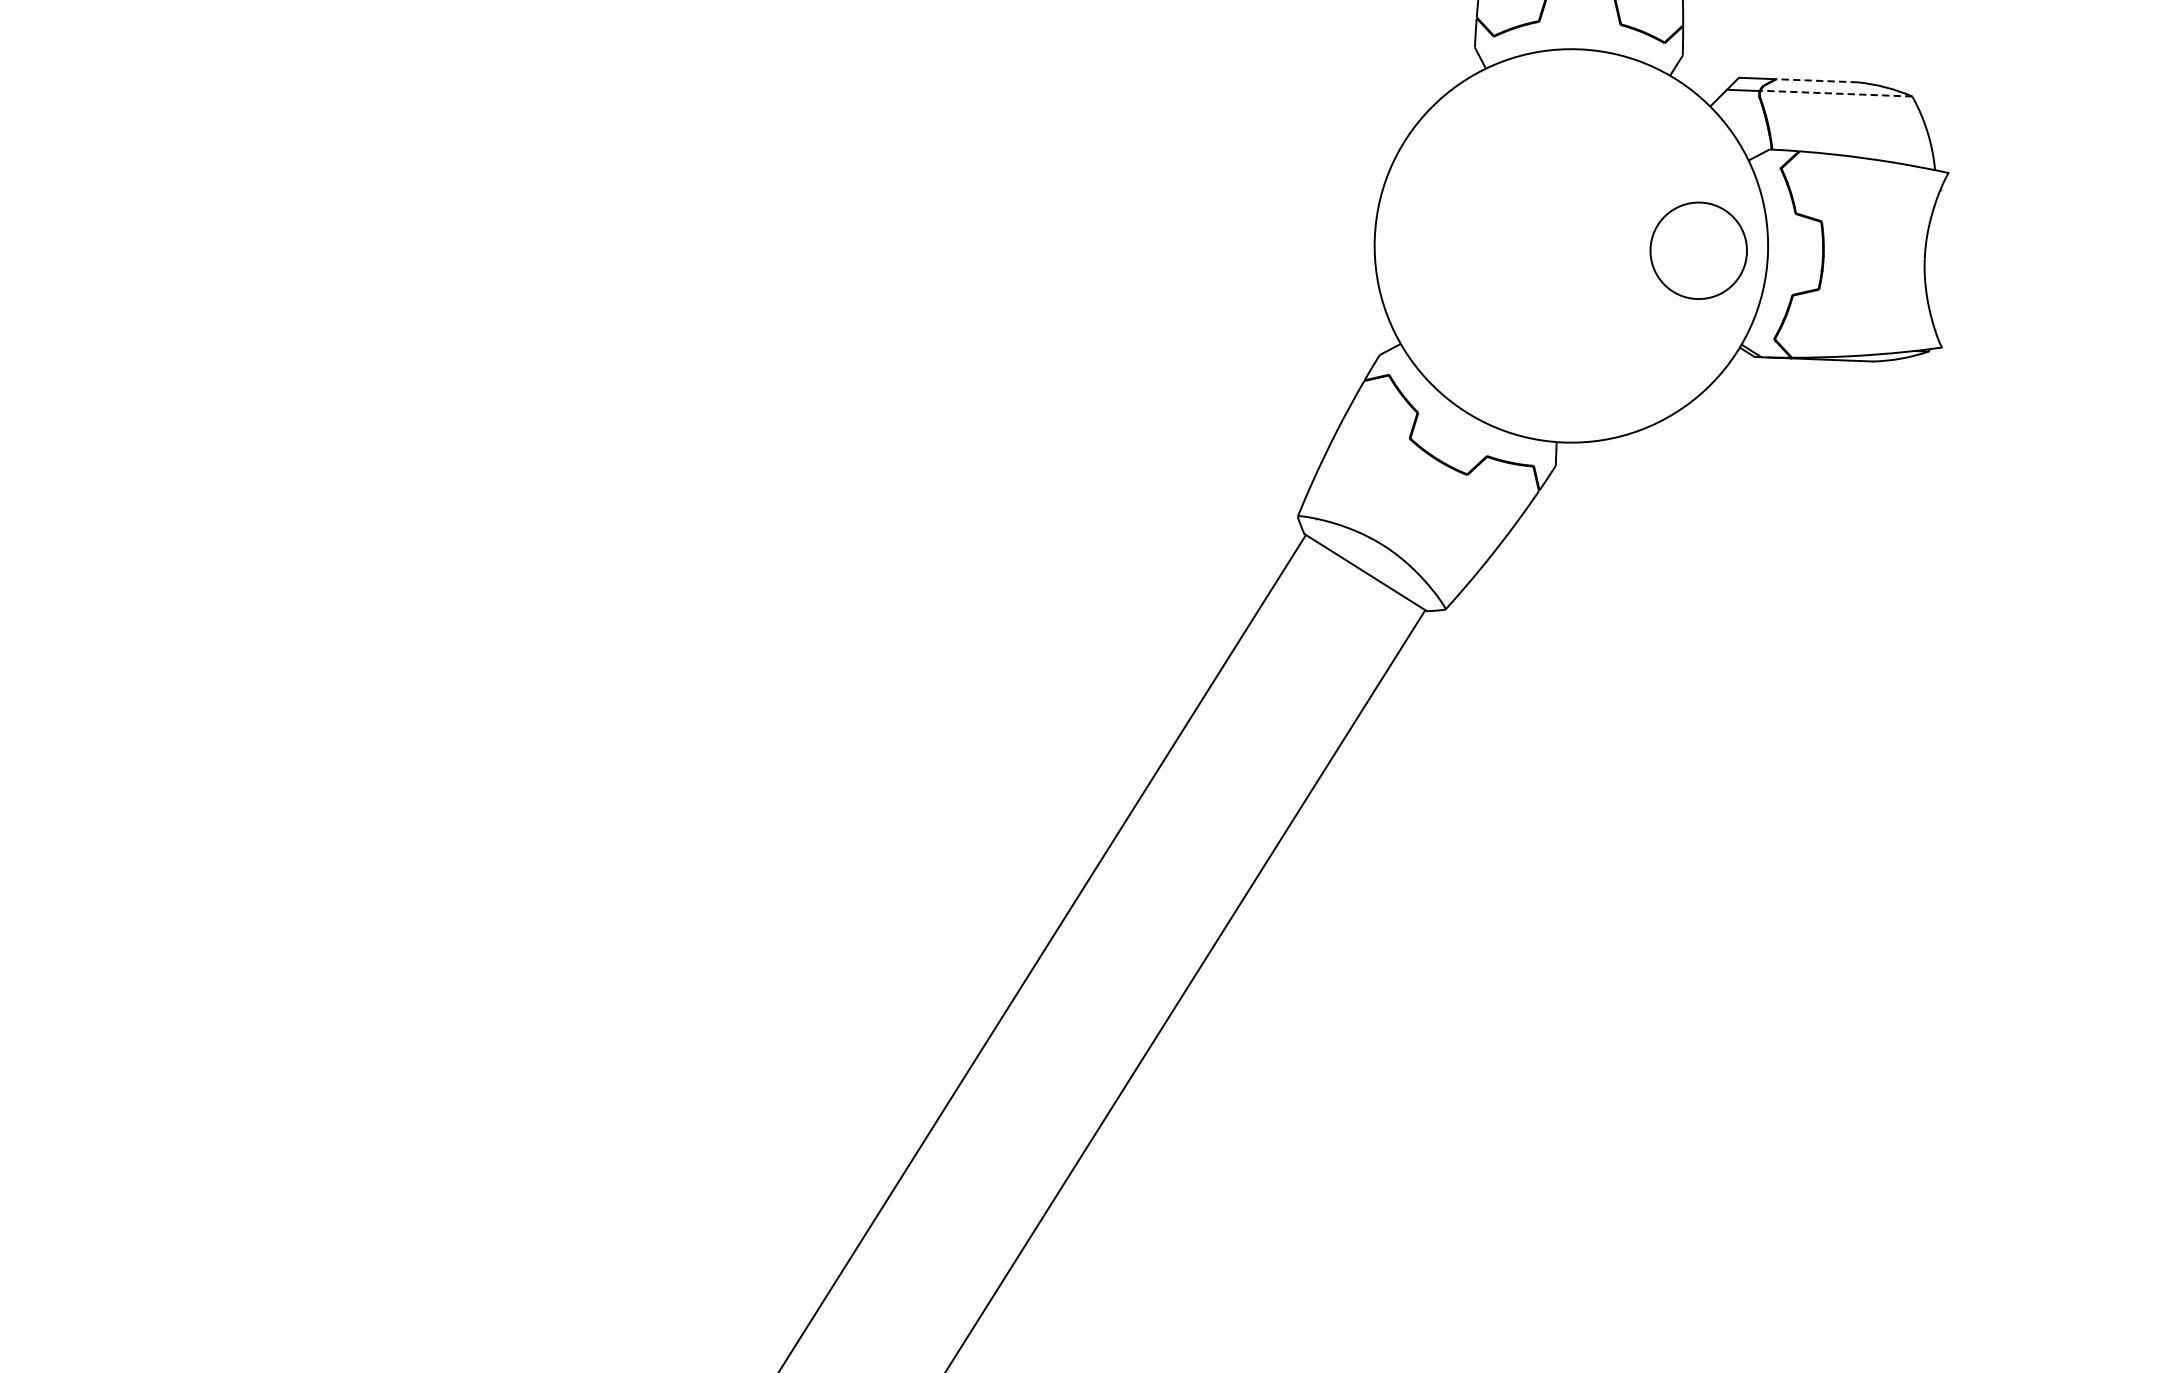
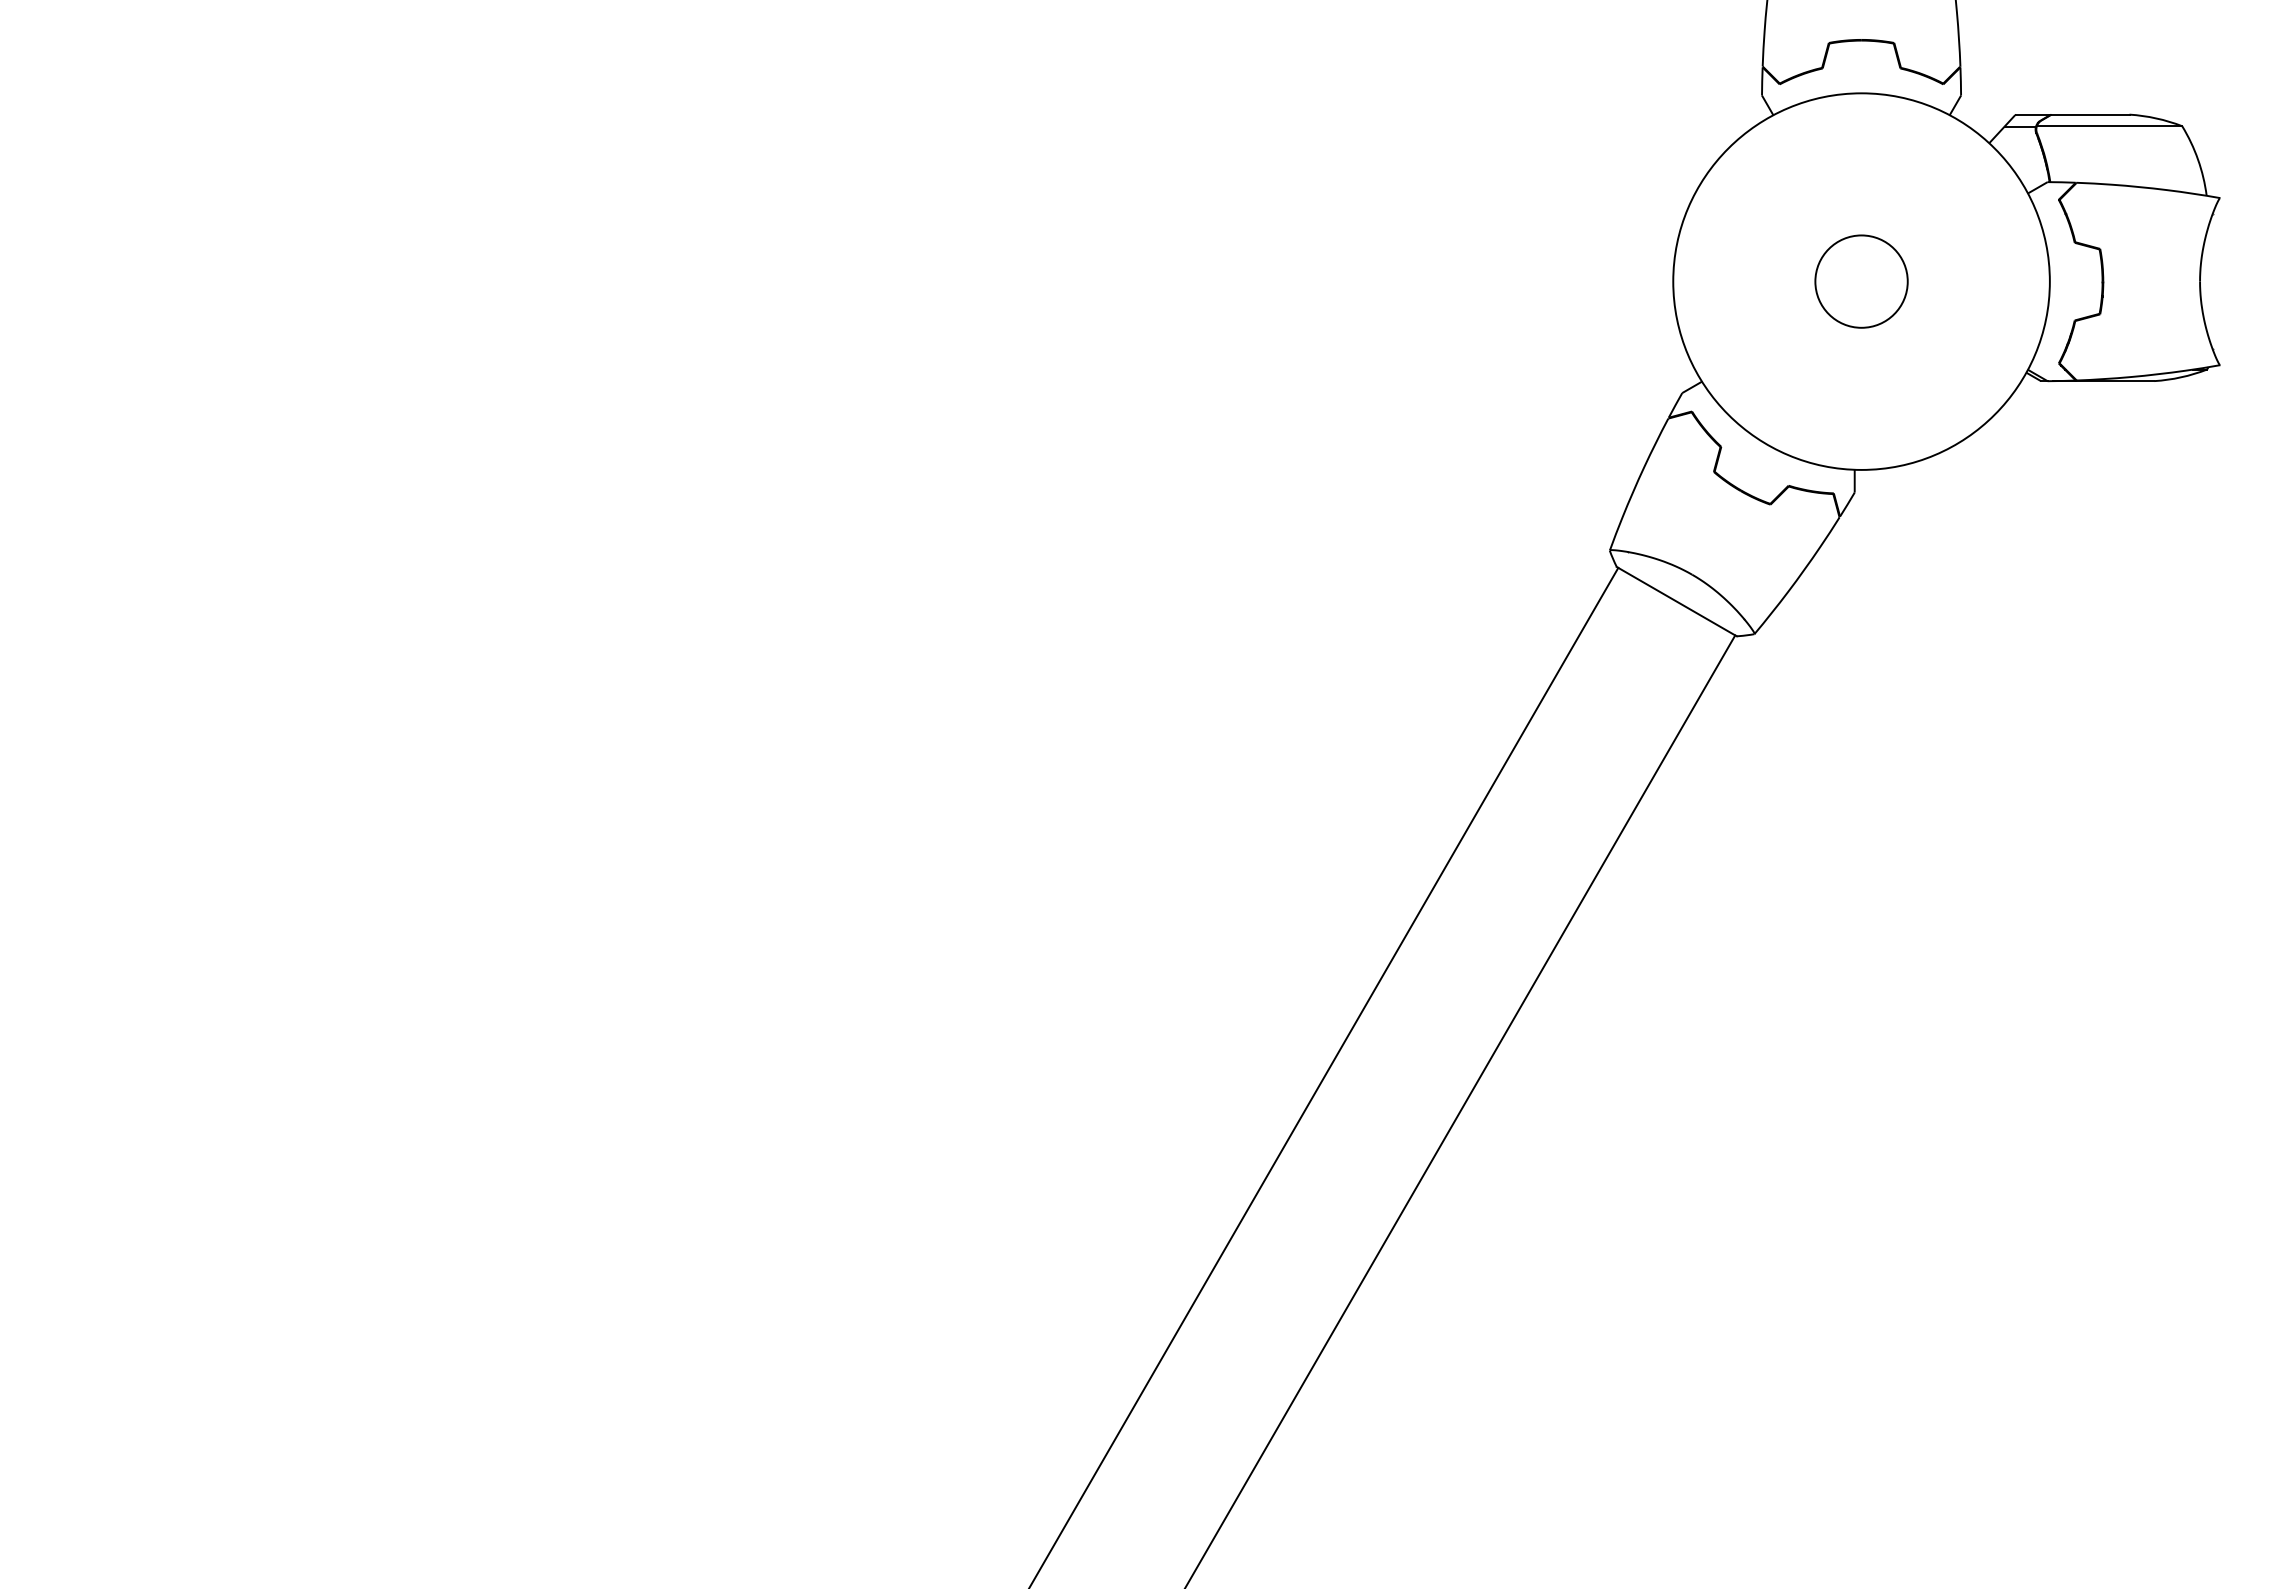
line: (1817, 80) -> (2090, 114), dashed -> solid
line: (1836, 93) -> (2109, 126), dashed -> solid
circle: (1698, 250) -> (1861, 281), moved

